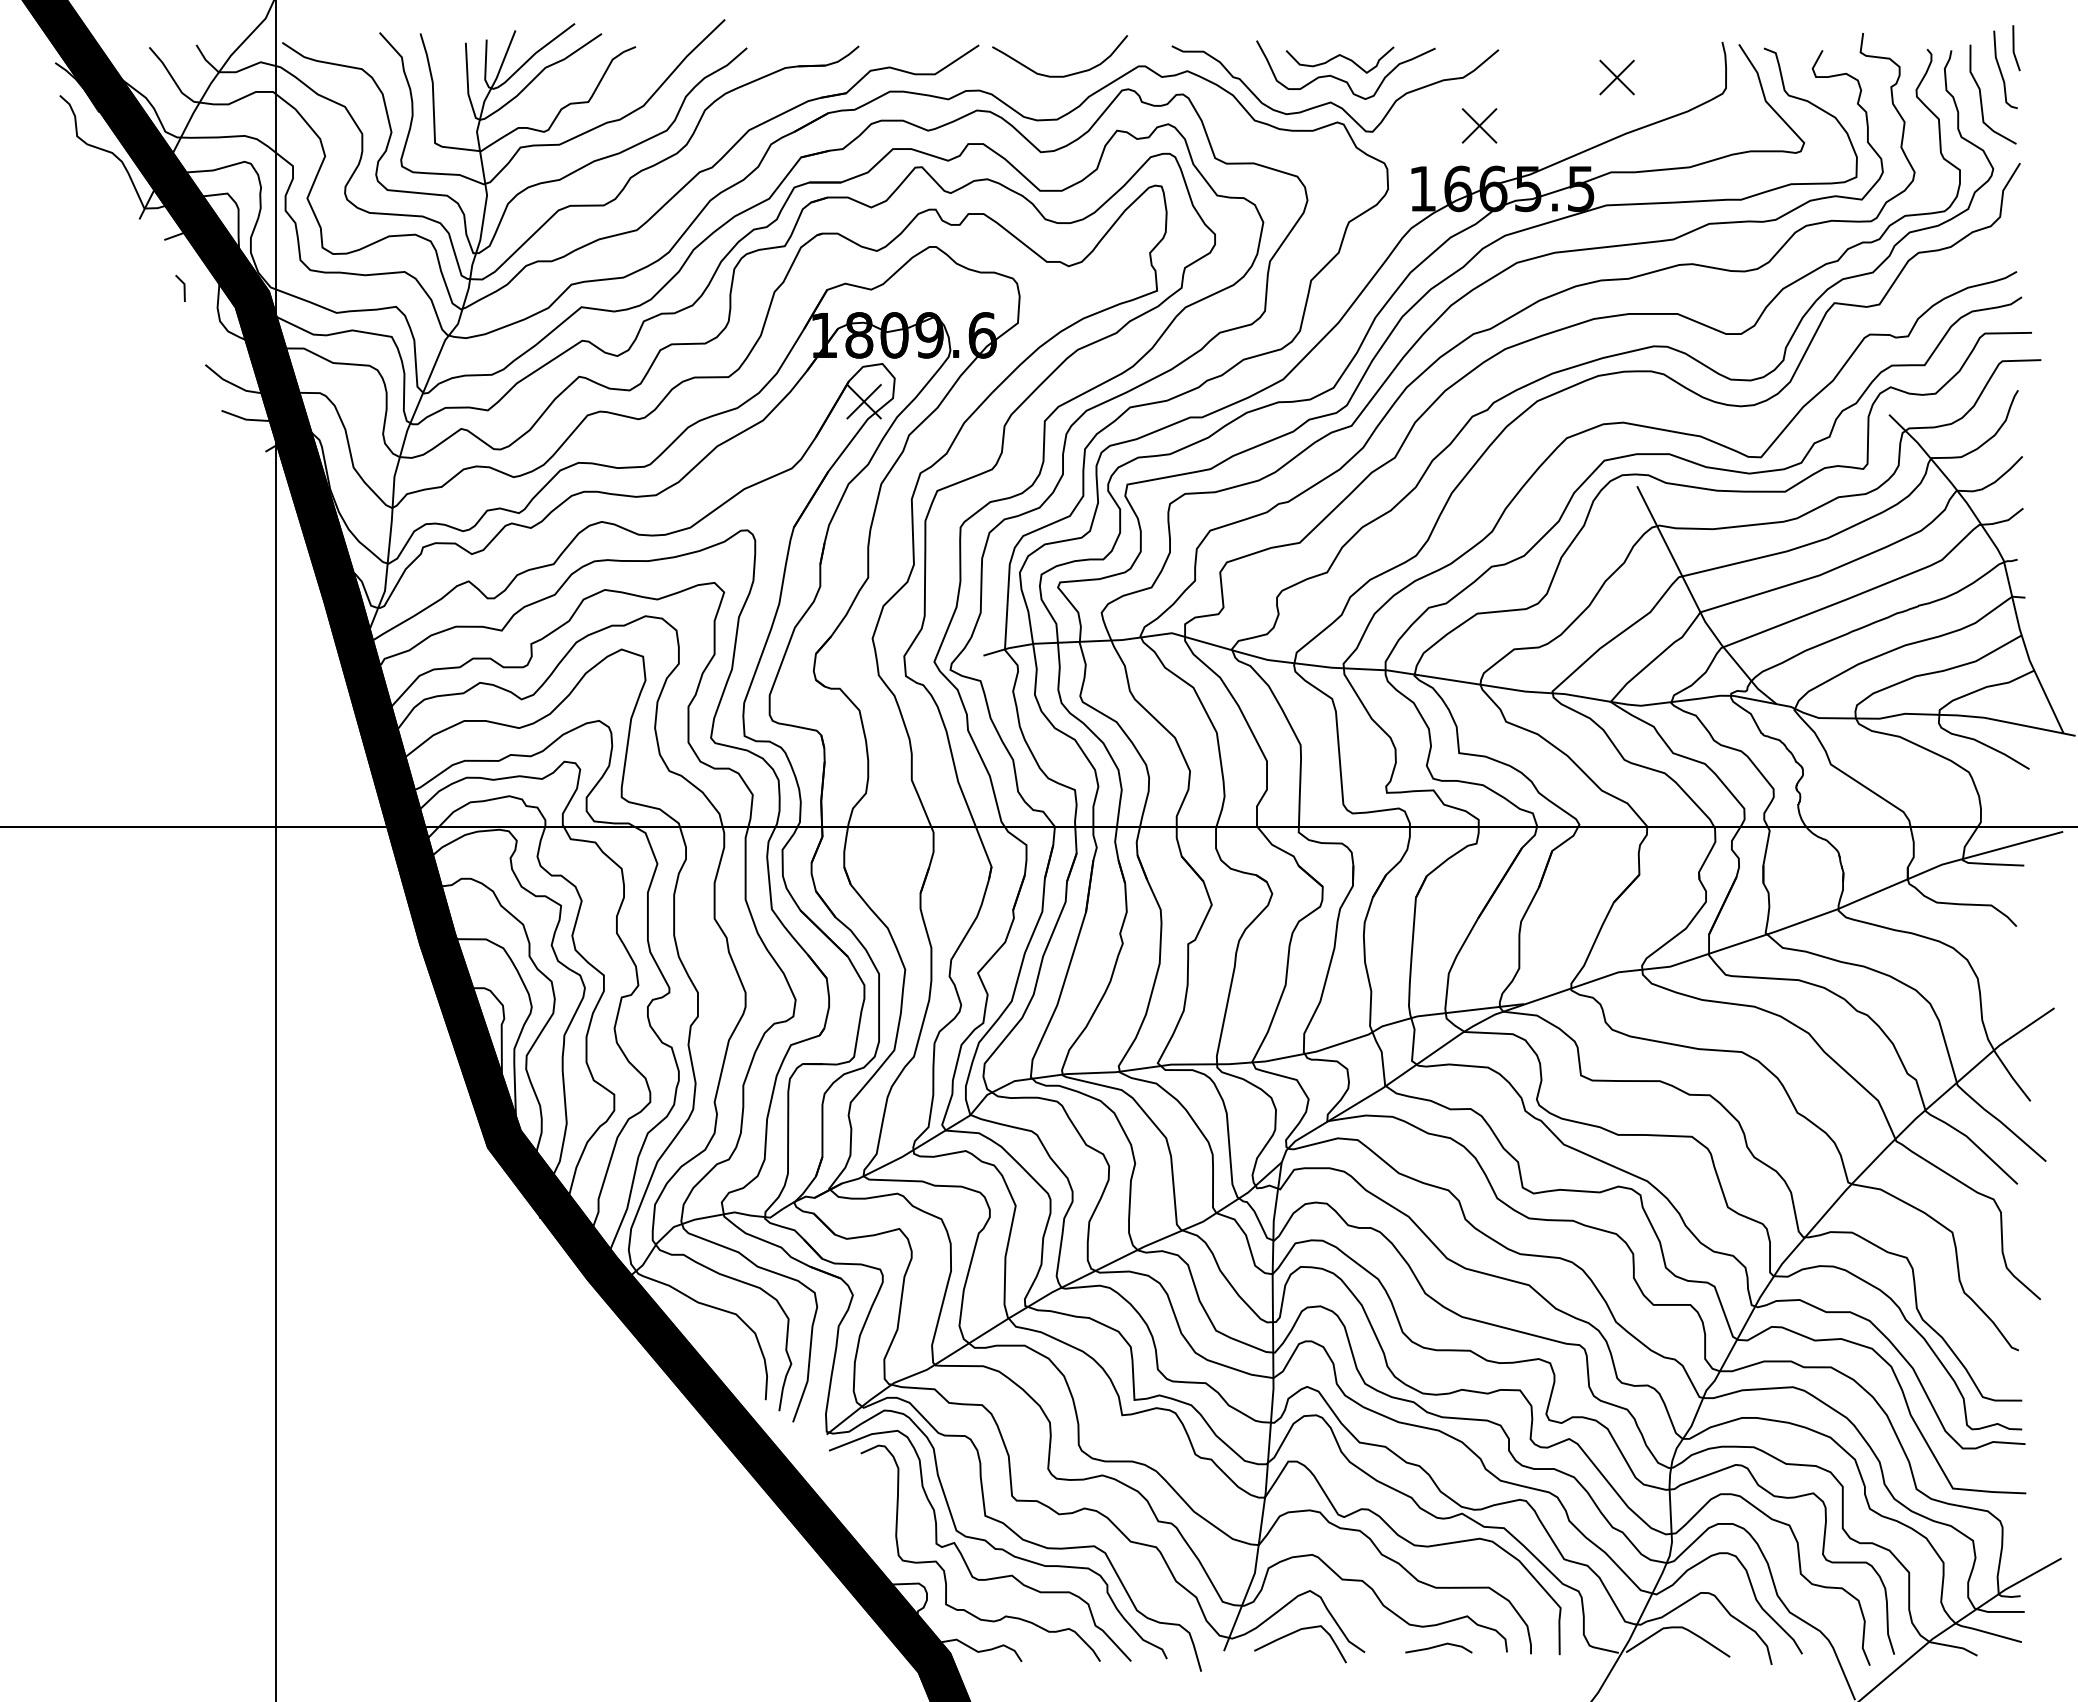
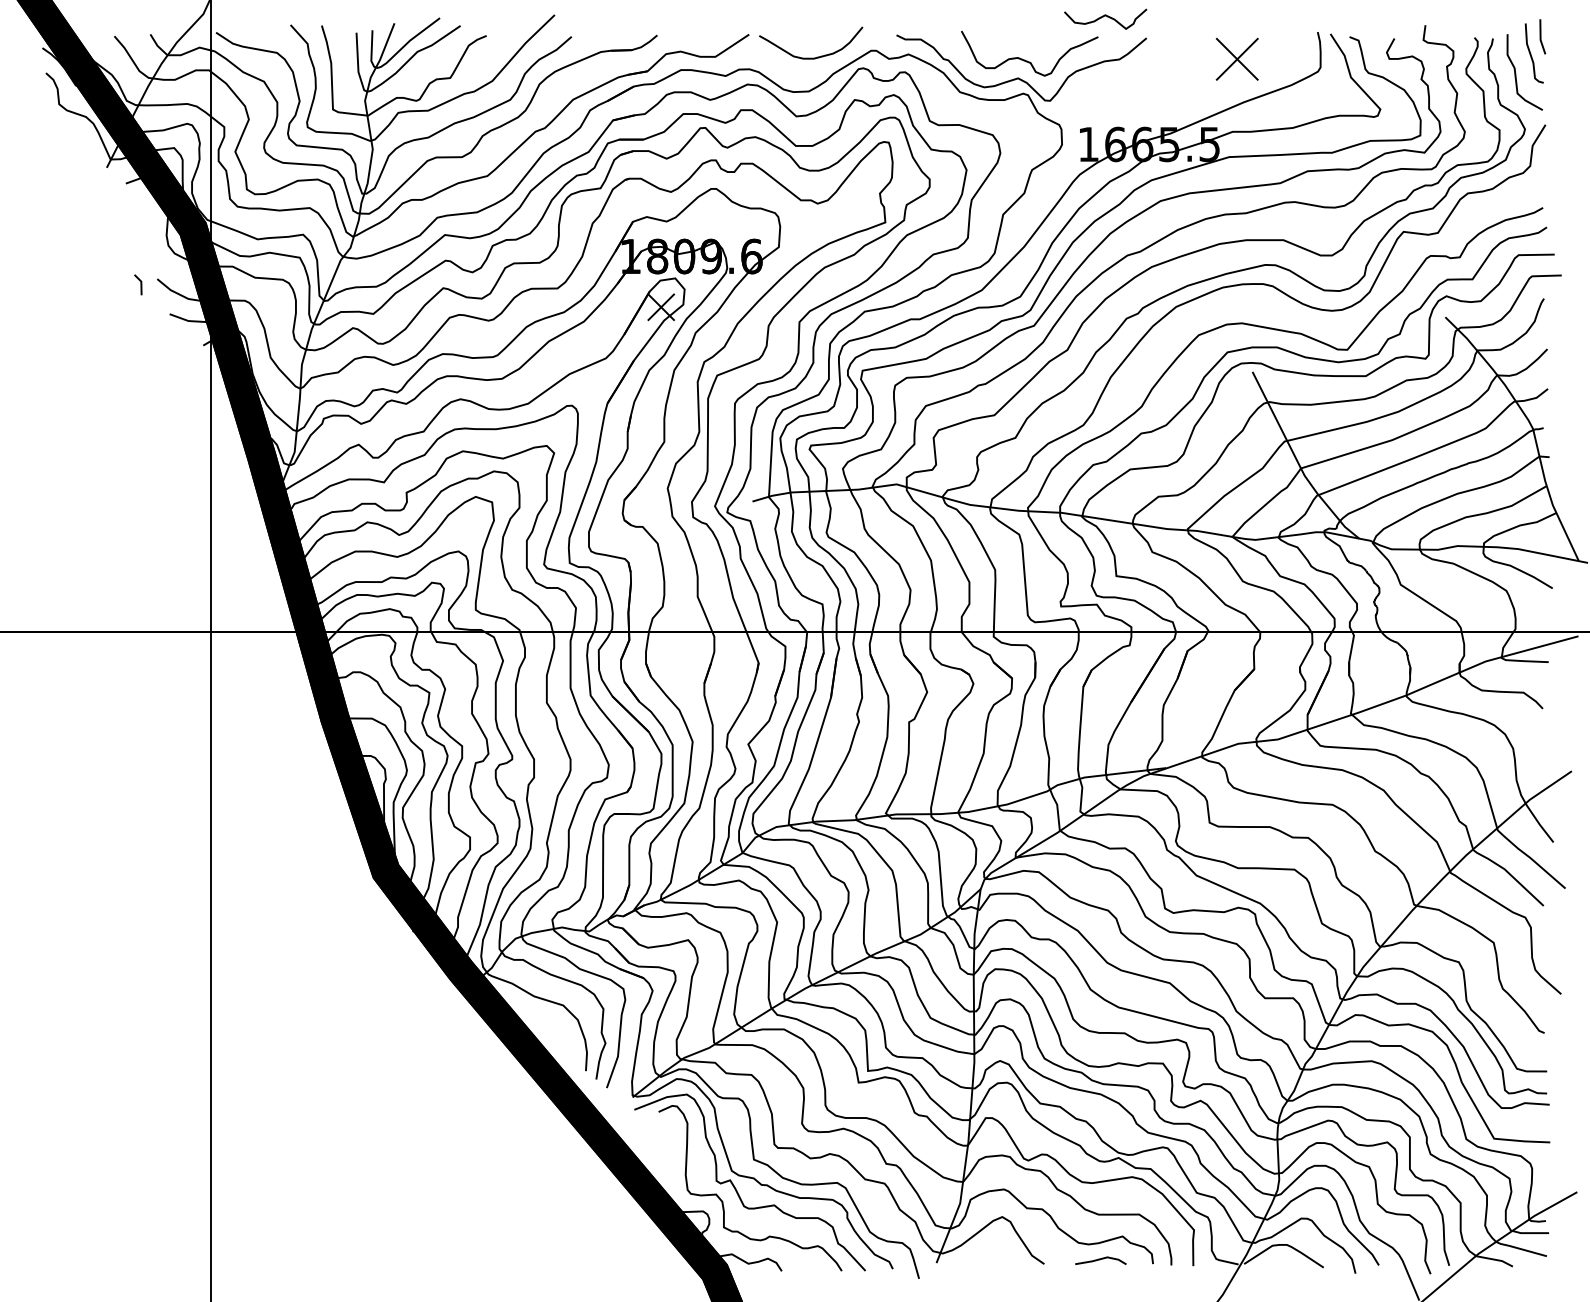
curve: (1337, 57) -> (1103, 17), moved
part: (1616, 77) -> (1236, 59), size x1.6
part: (1479, 125) -> (1131, 95), removed
line: (183, 287) -> (140, 284), moved
curve: (1294, 1633) -> (990, 1249), removed

